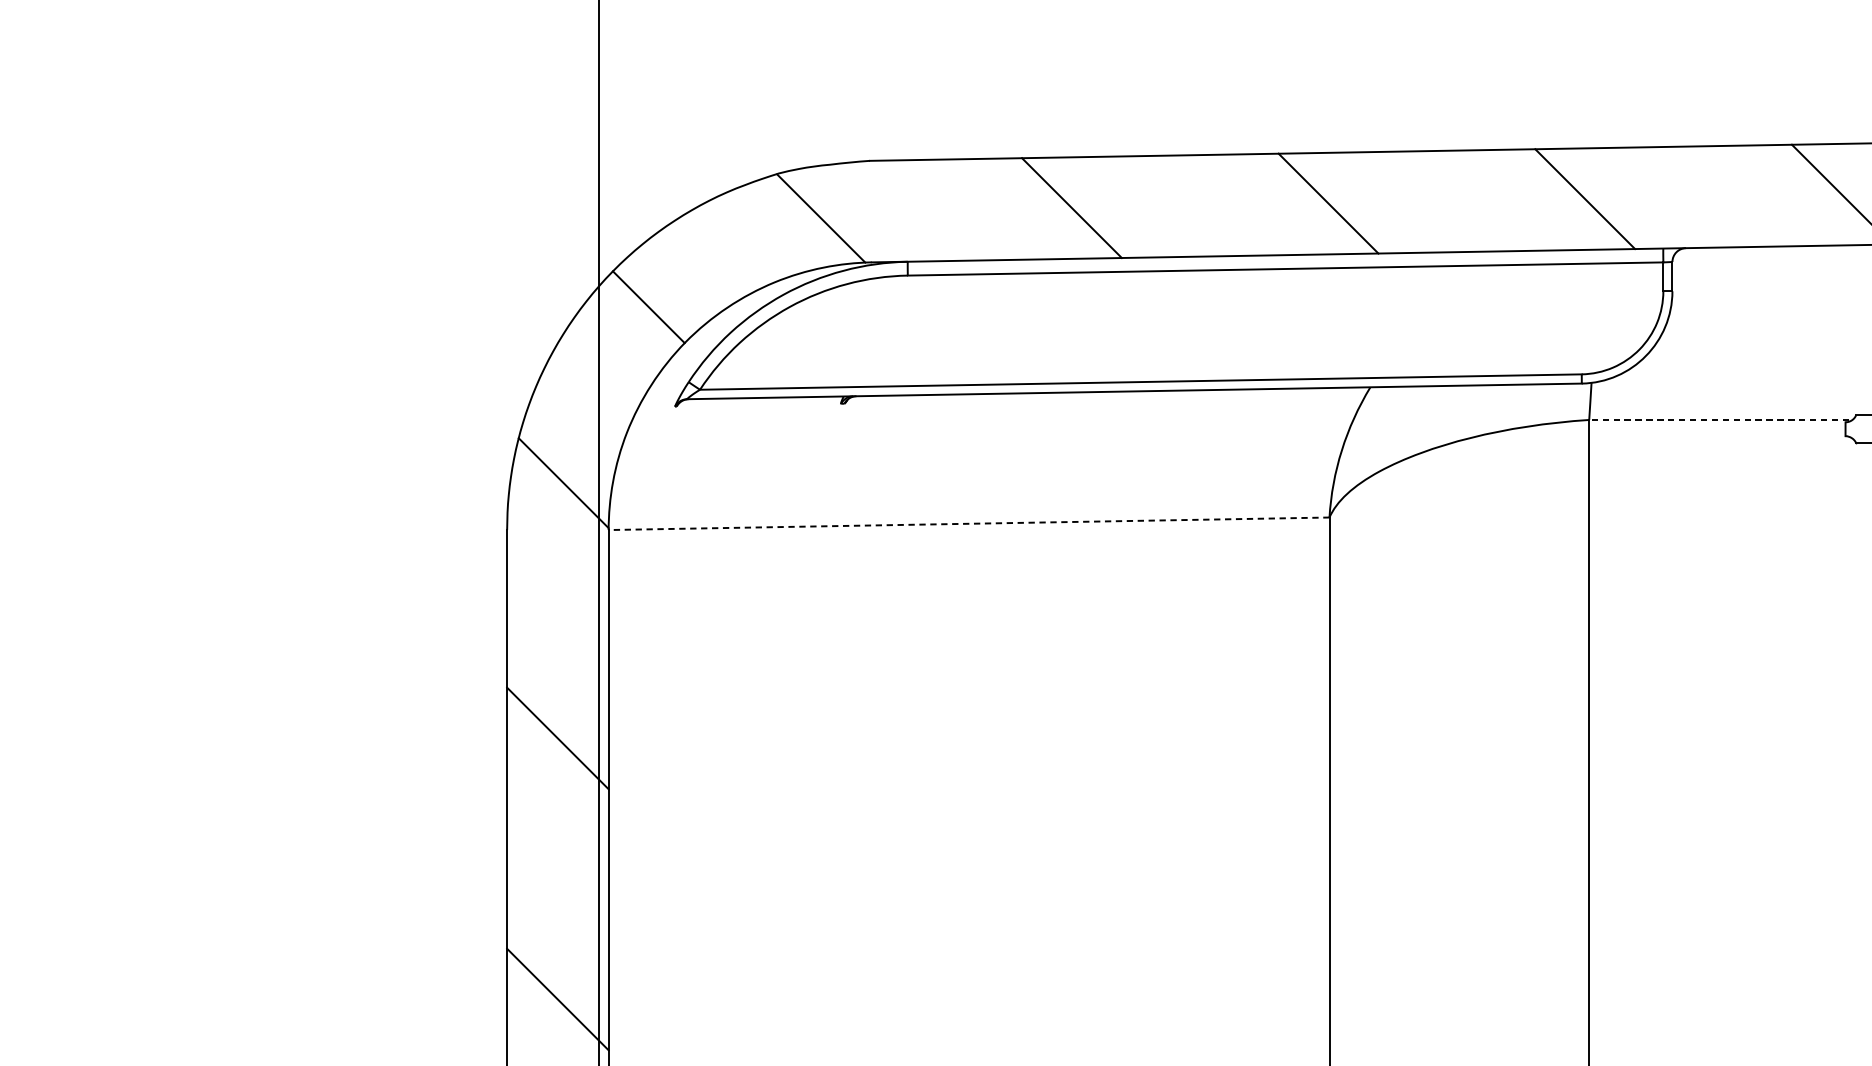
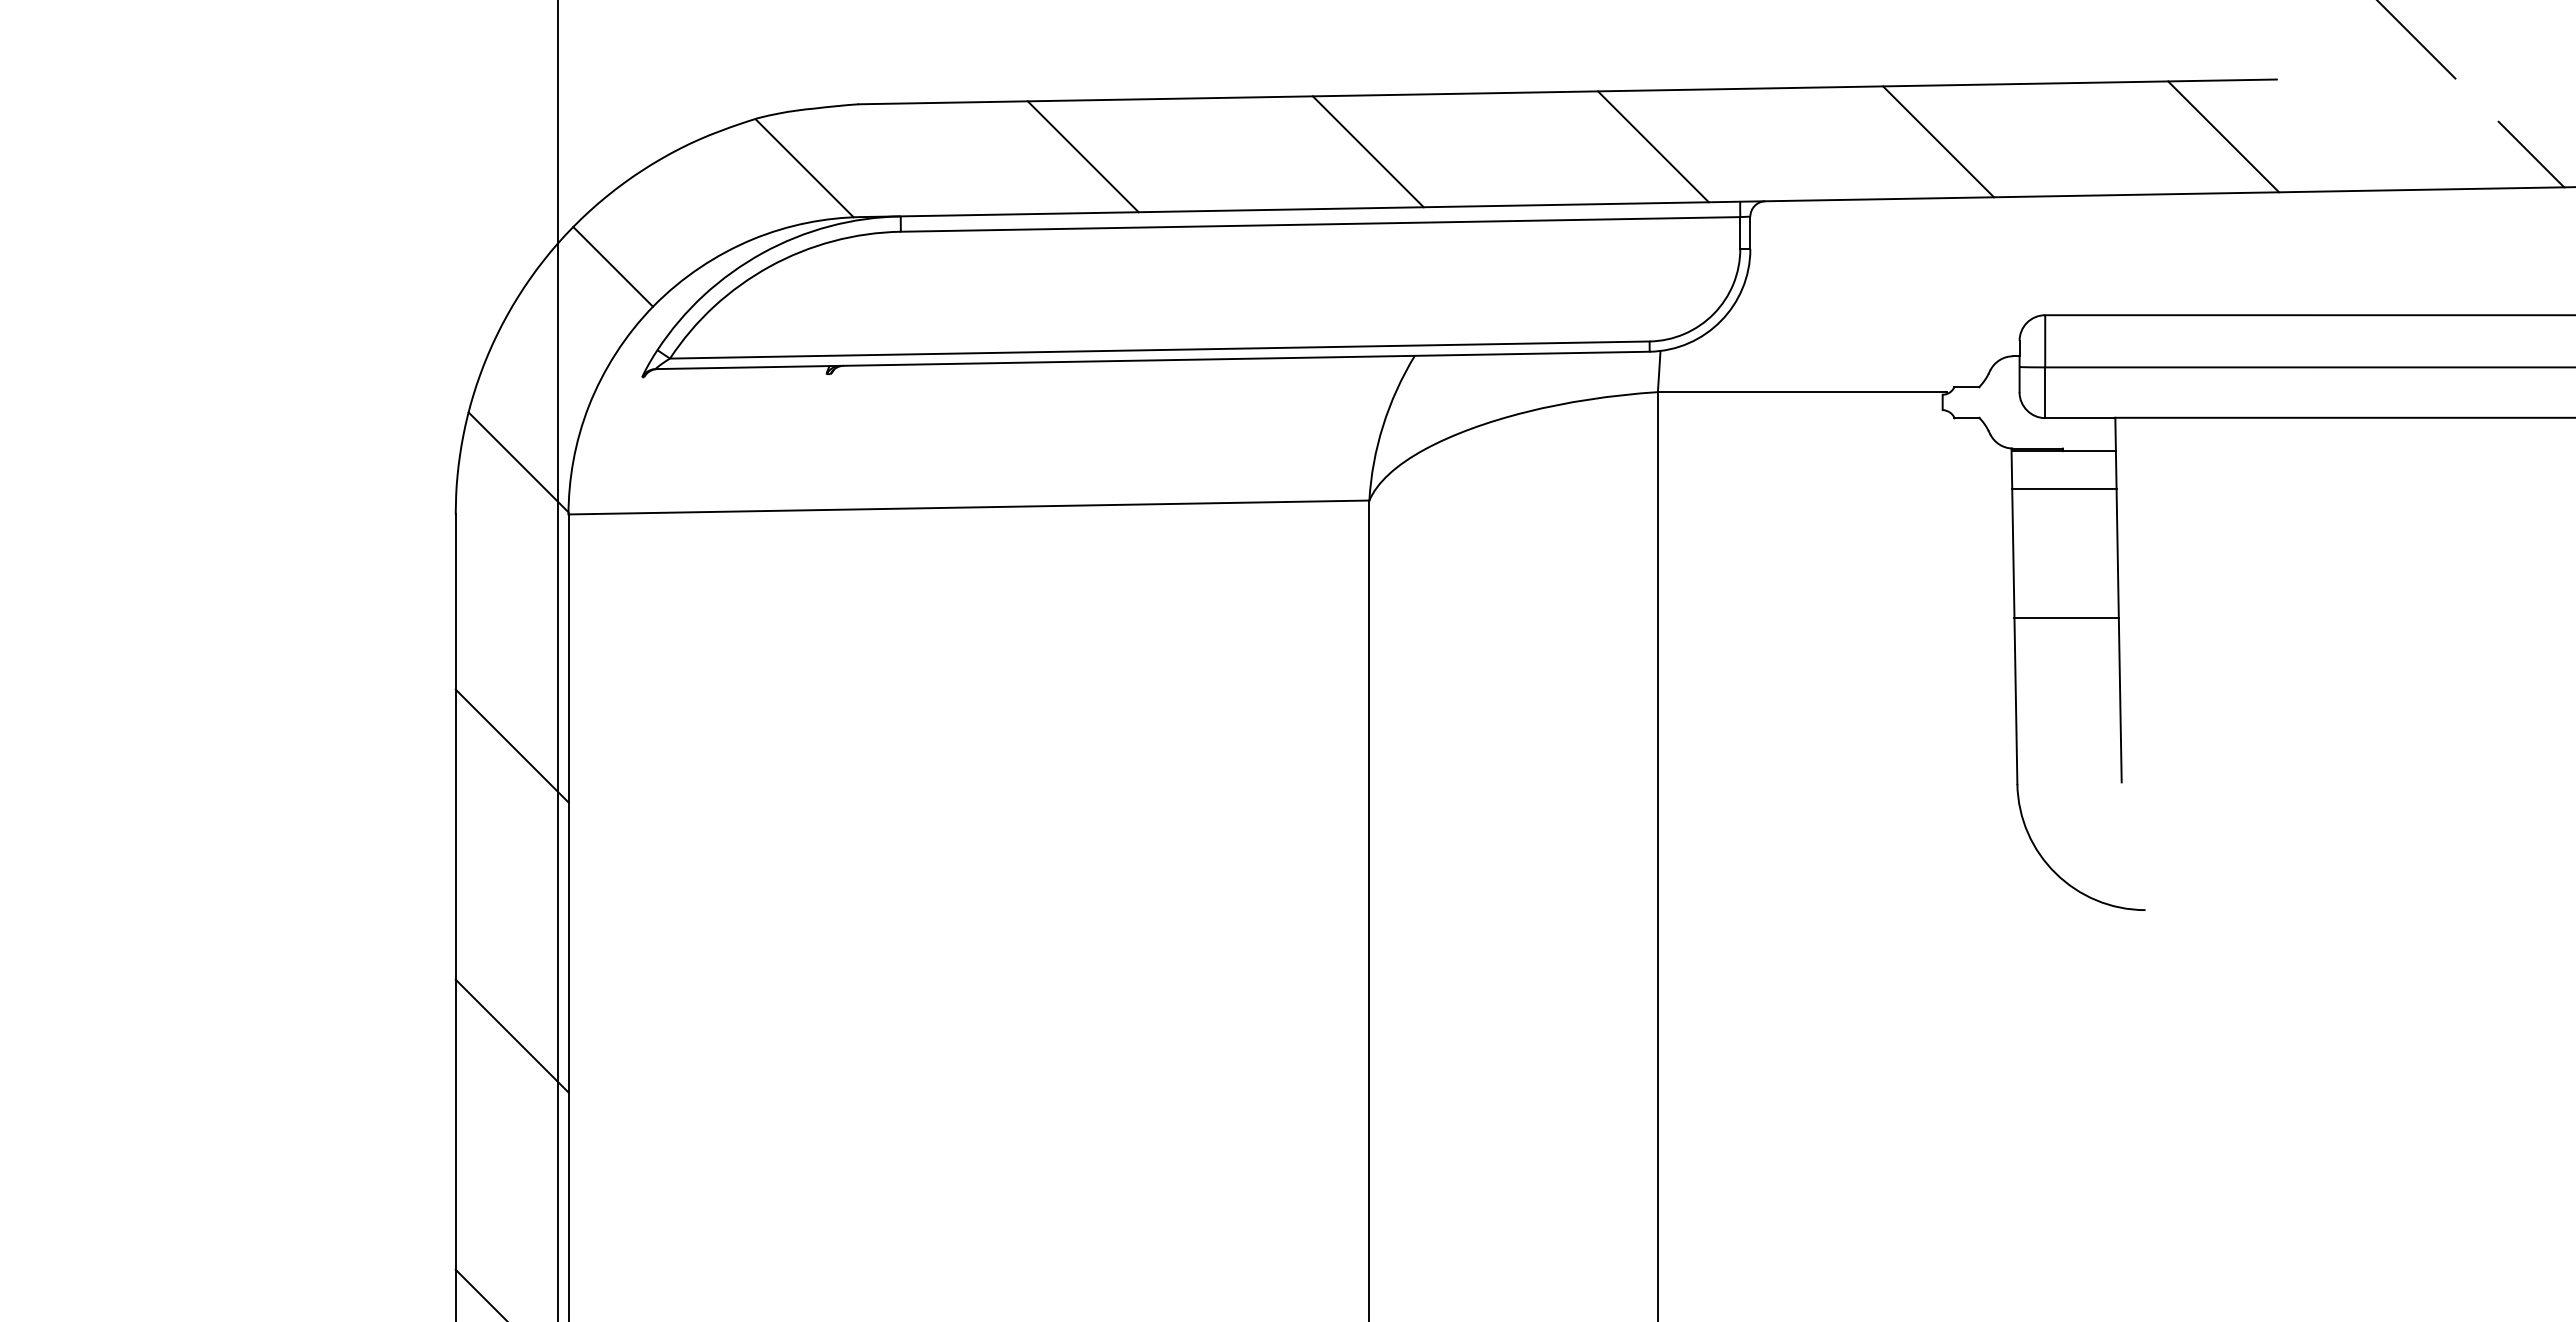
line: (1718, 420) -> (1801, 392), dashed -> solid
line: (968, 523) -> (968, 507), dashed -> solid

